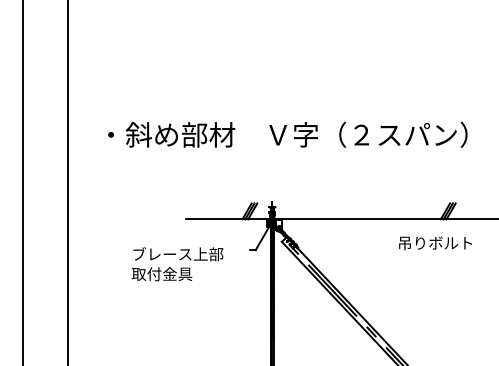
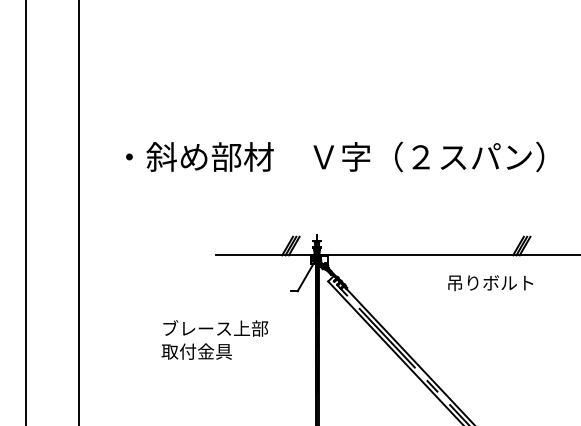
text: (435, 243) -> (490, 283), moved
text: (177, 264) -> (214, 340), moved

